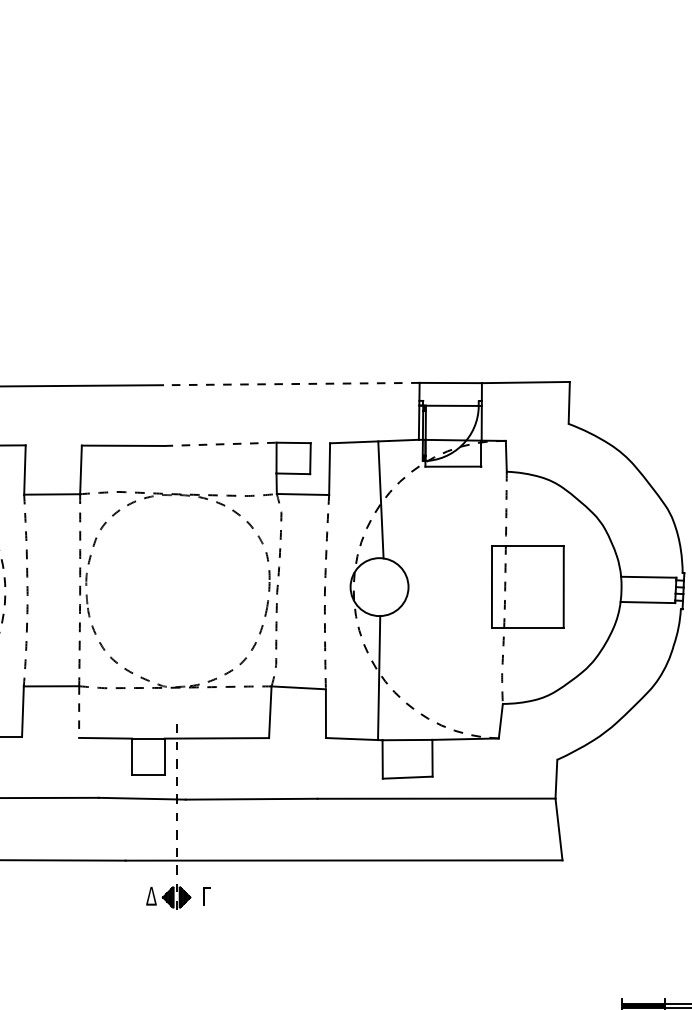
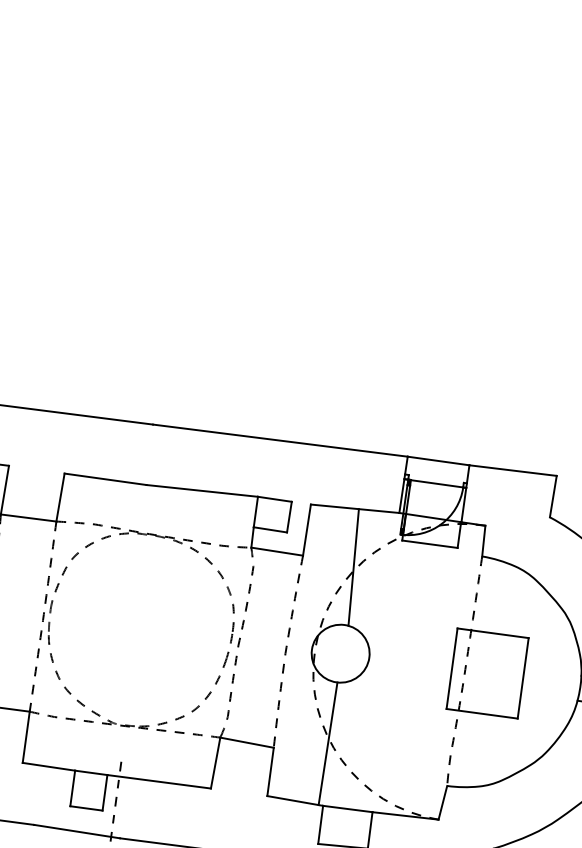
line: (290, 384) -> (279, 440), dashed -> solid
line: (221, 444) -> (203, 491), dashed -> solid
line: (79, 712) -> (26, 737), dashed -> solid

